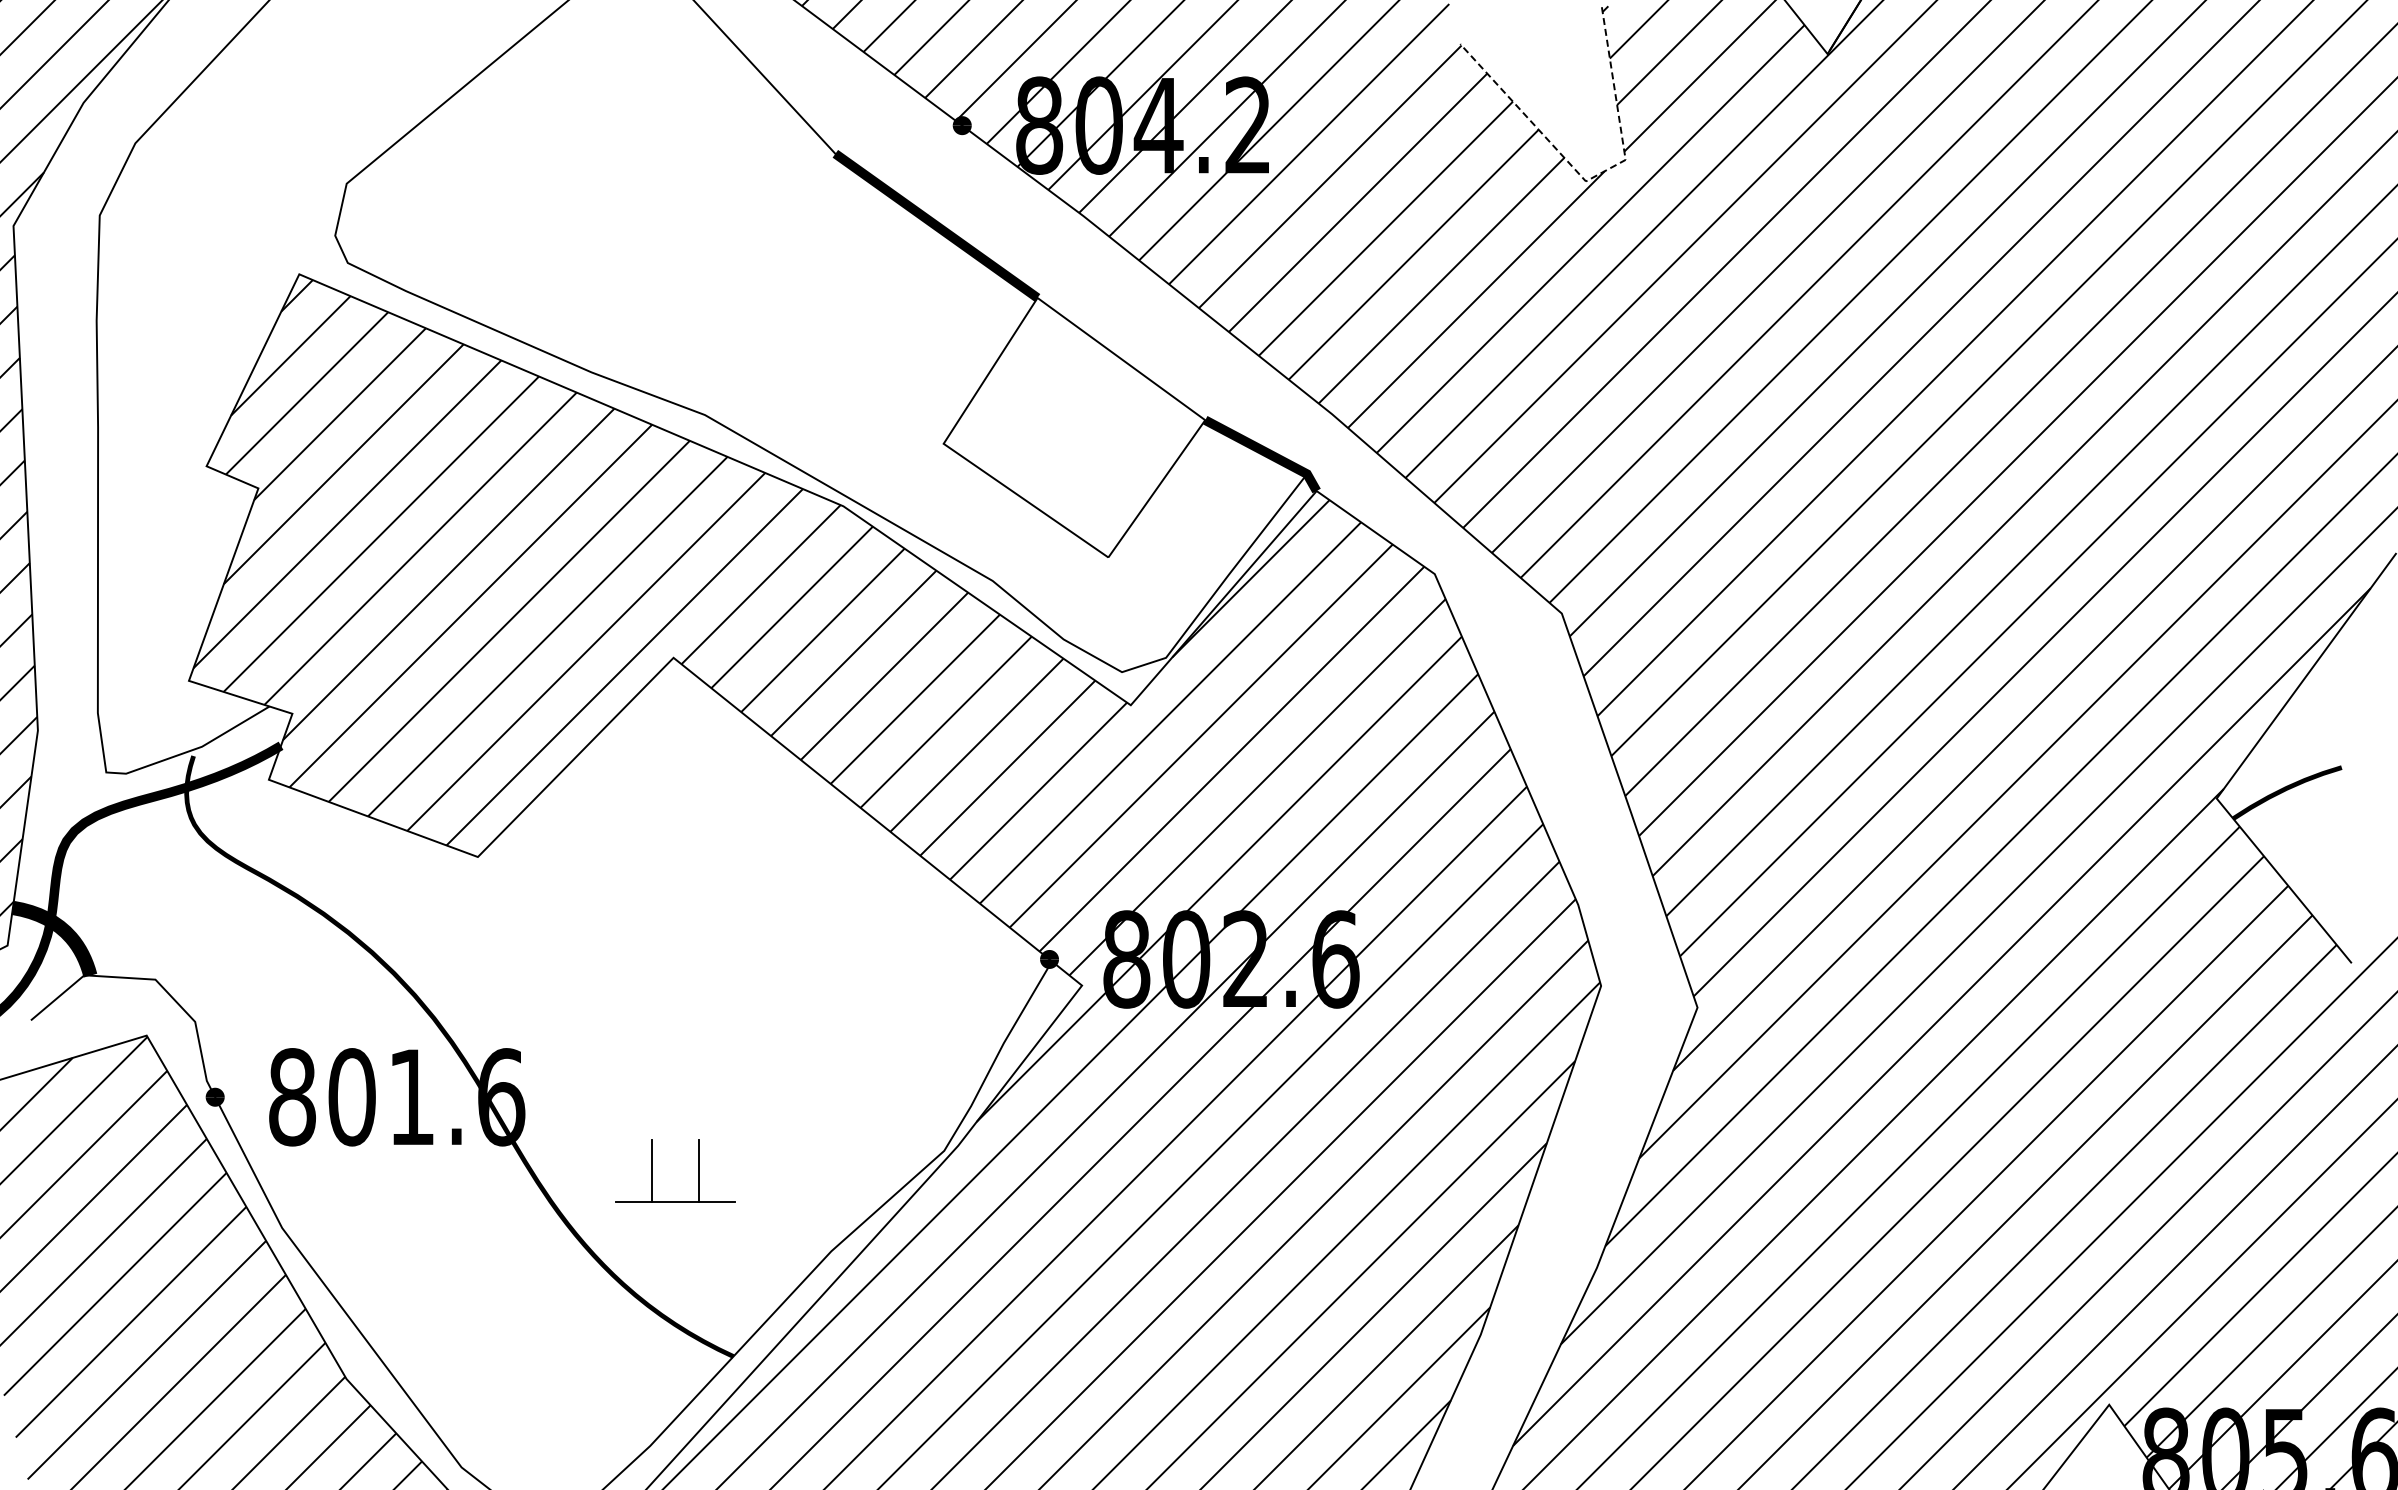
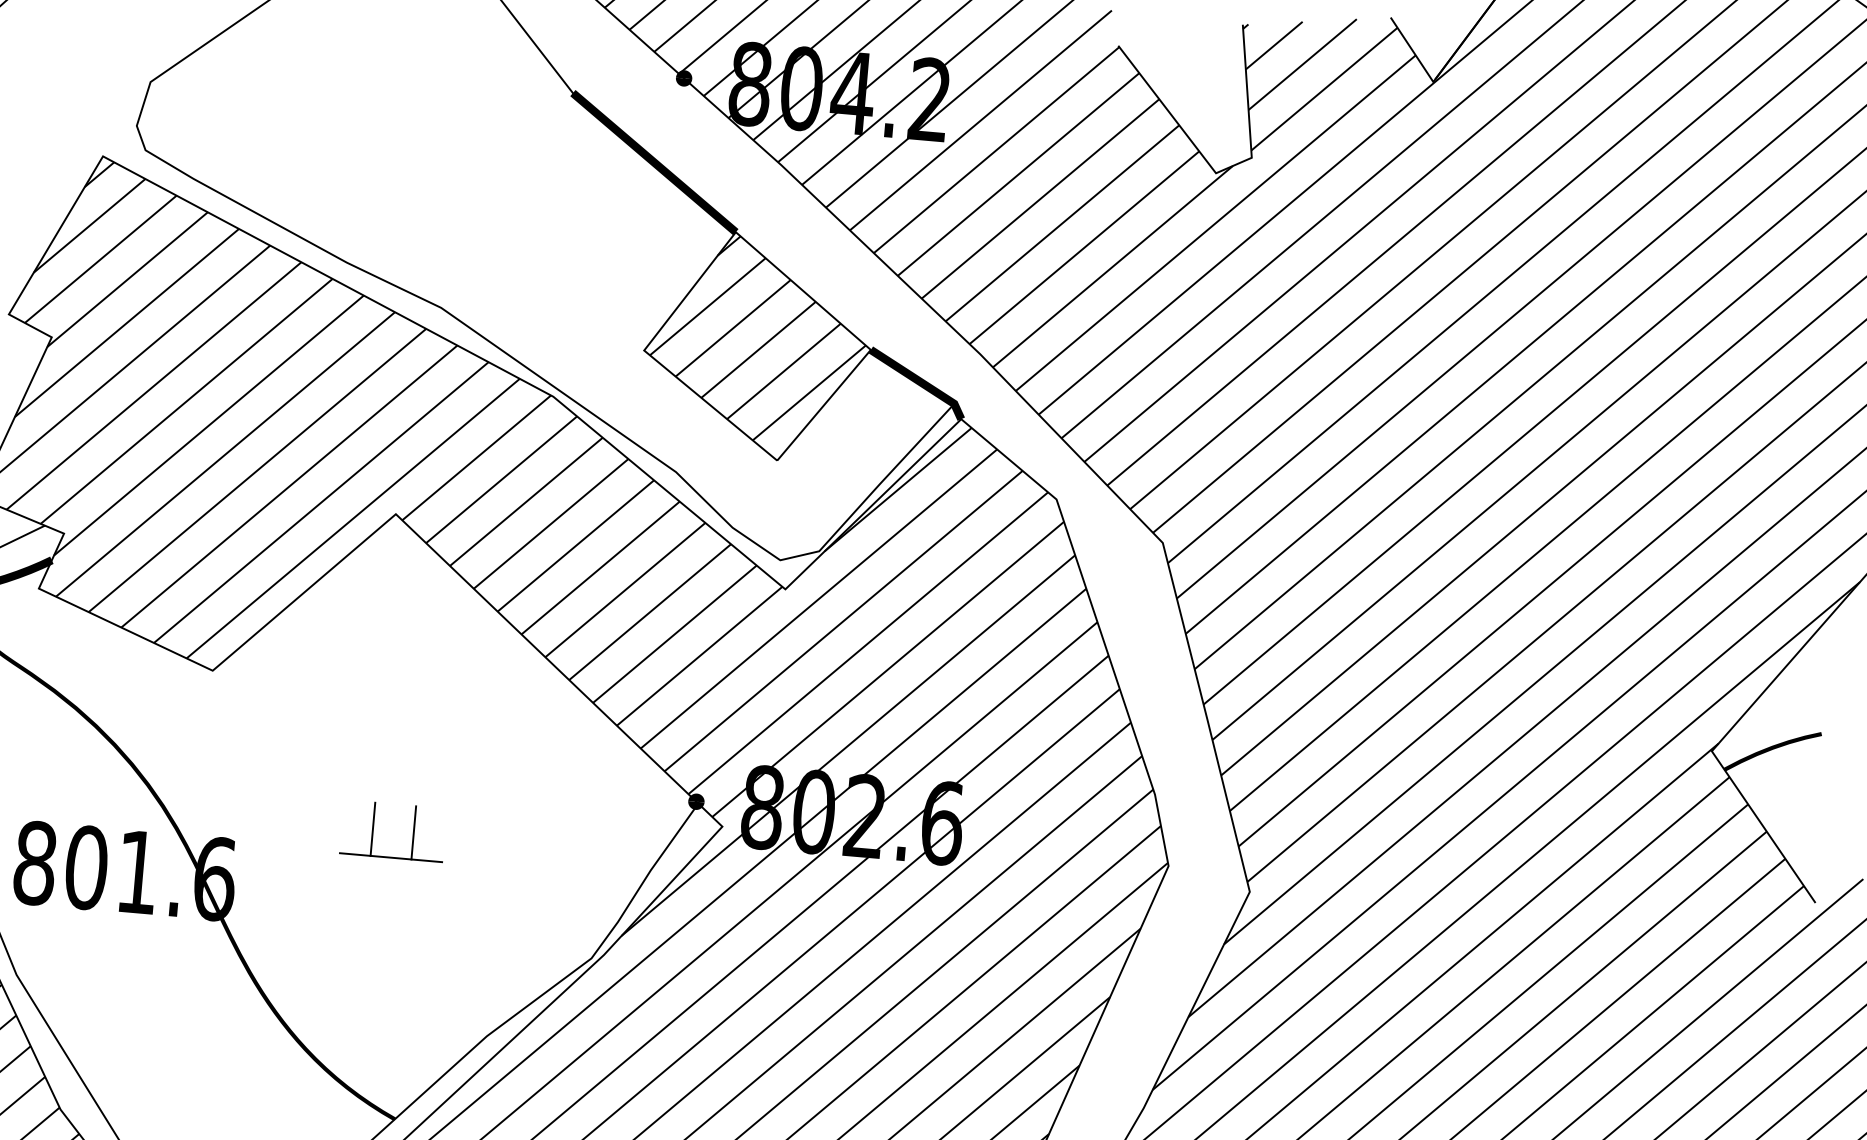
line: (1592, 178) -> (1221, 171), dashed -> solid
hatch: (1074, 419) -> (758, 339), added
part: (652, 1170) -> (373, 828), moved

